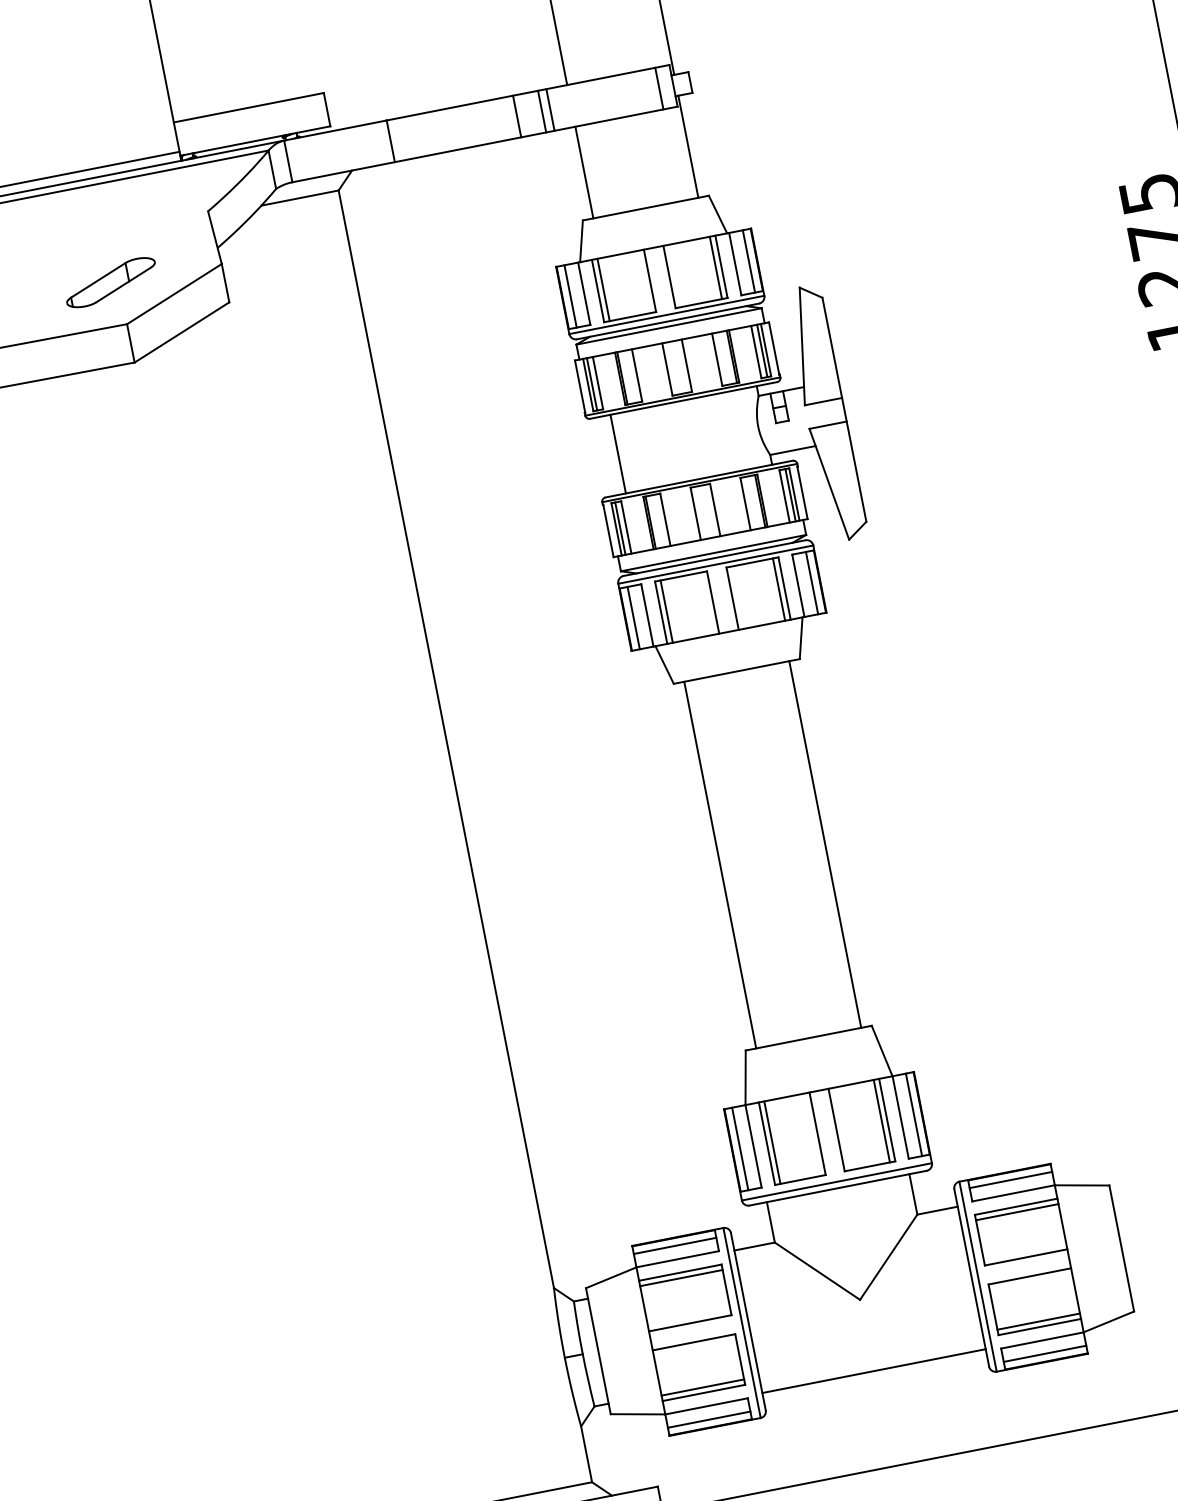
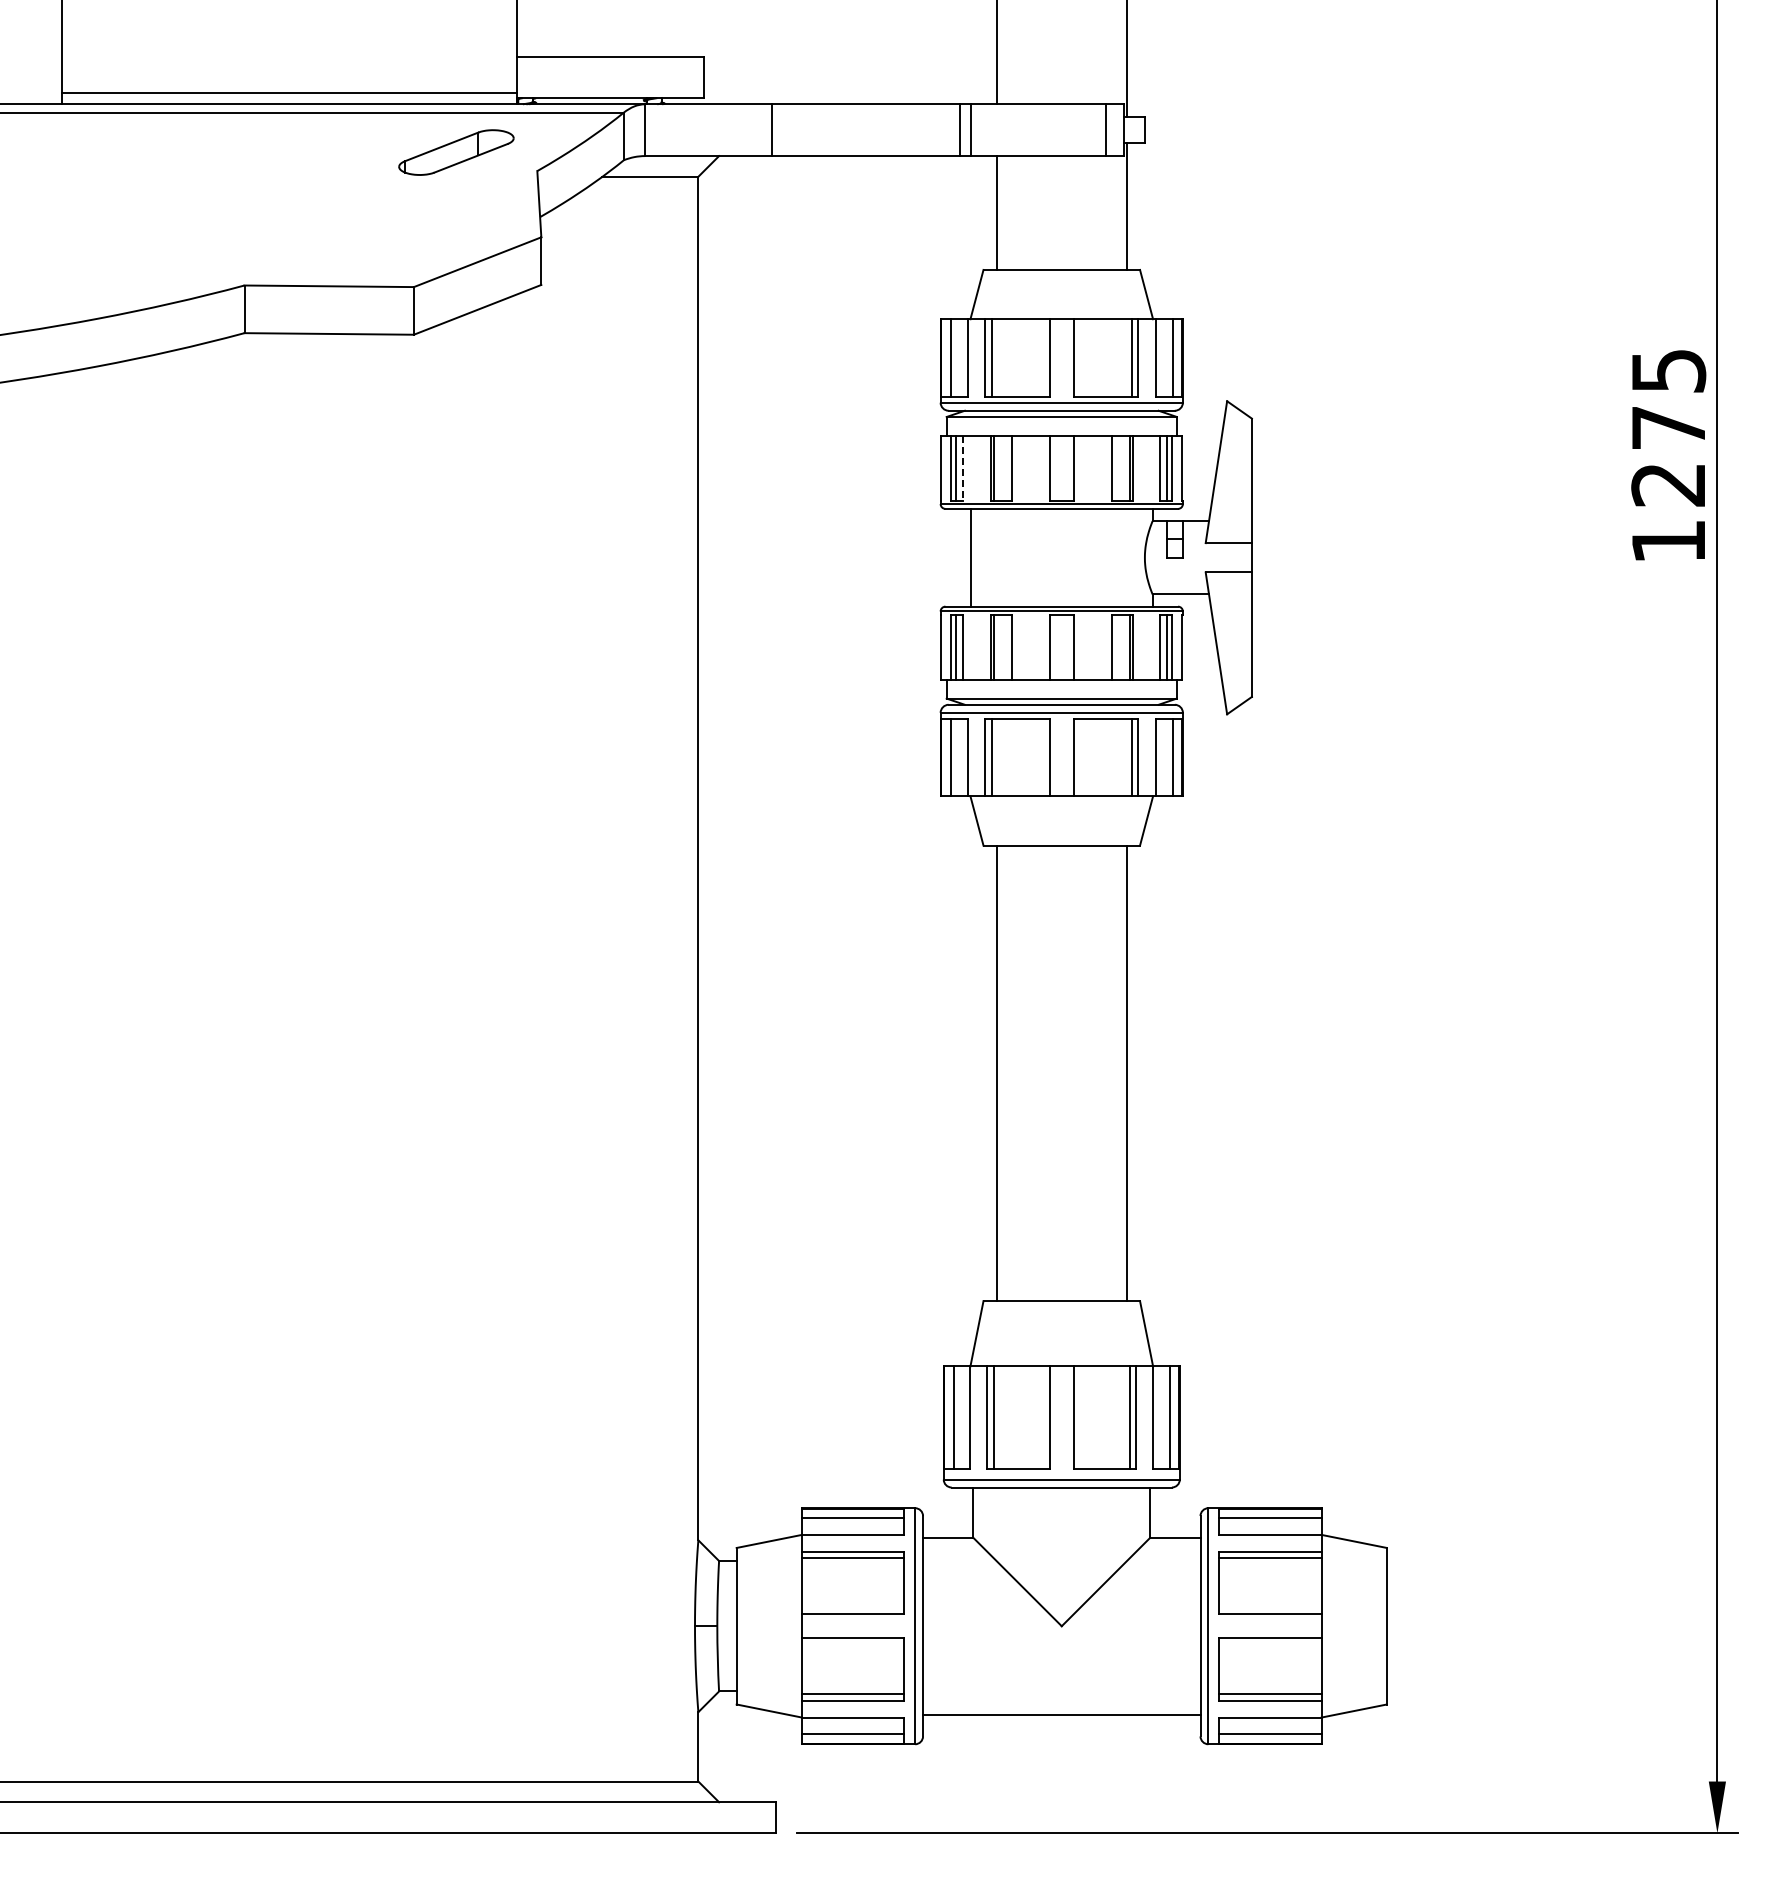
line: (517, 116) -> (929, 130), removed
part: (111, 282) -> (456, 152), moved
line: (598, 383) -> (963, 468), solid -> dashed

